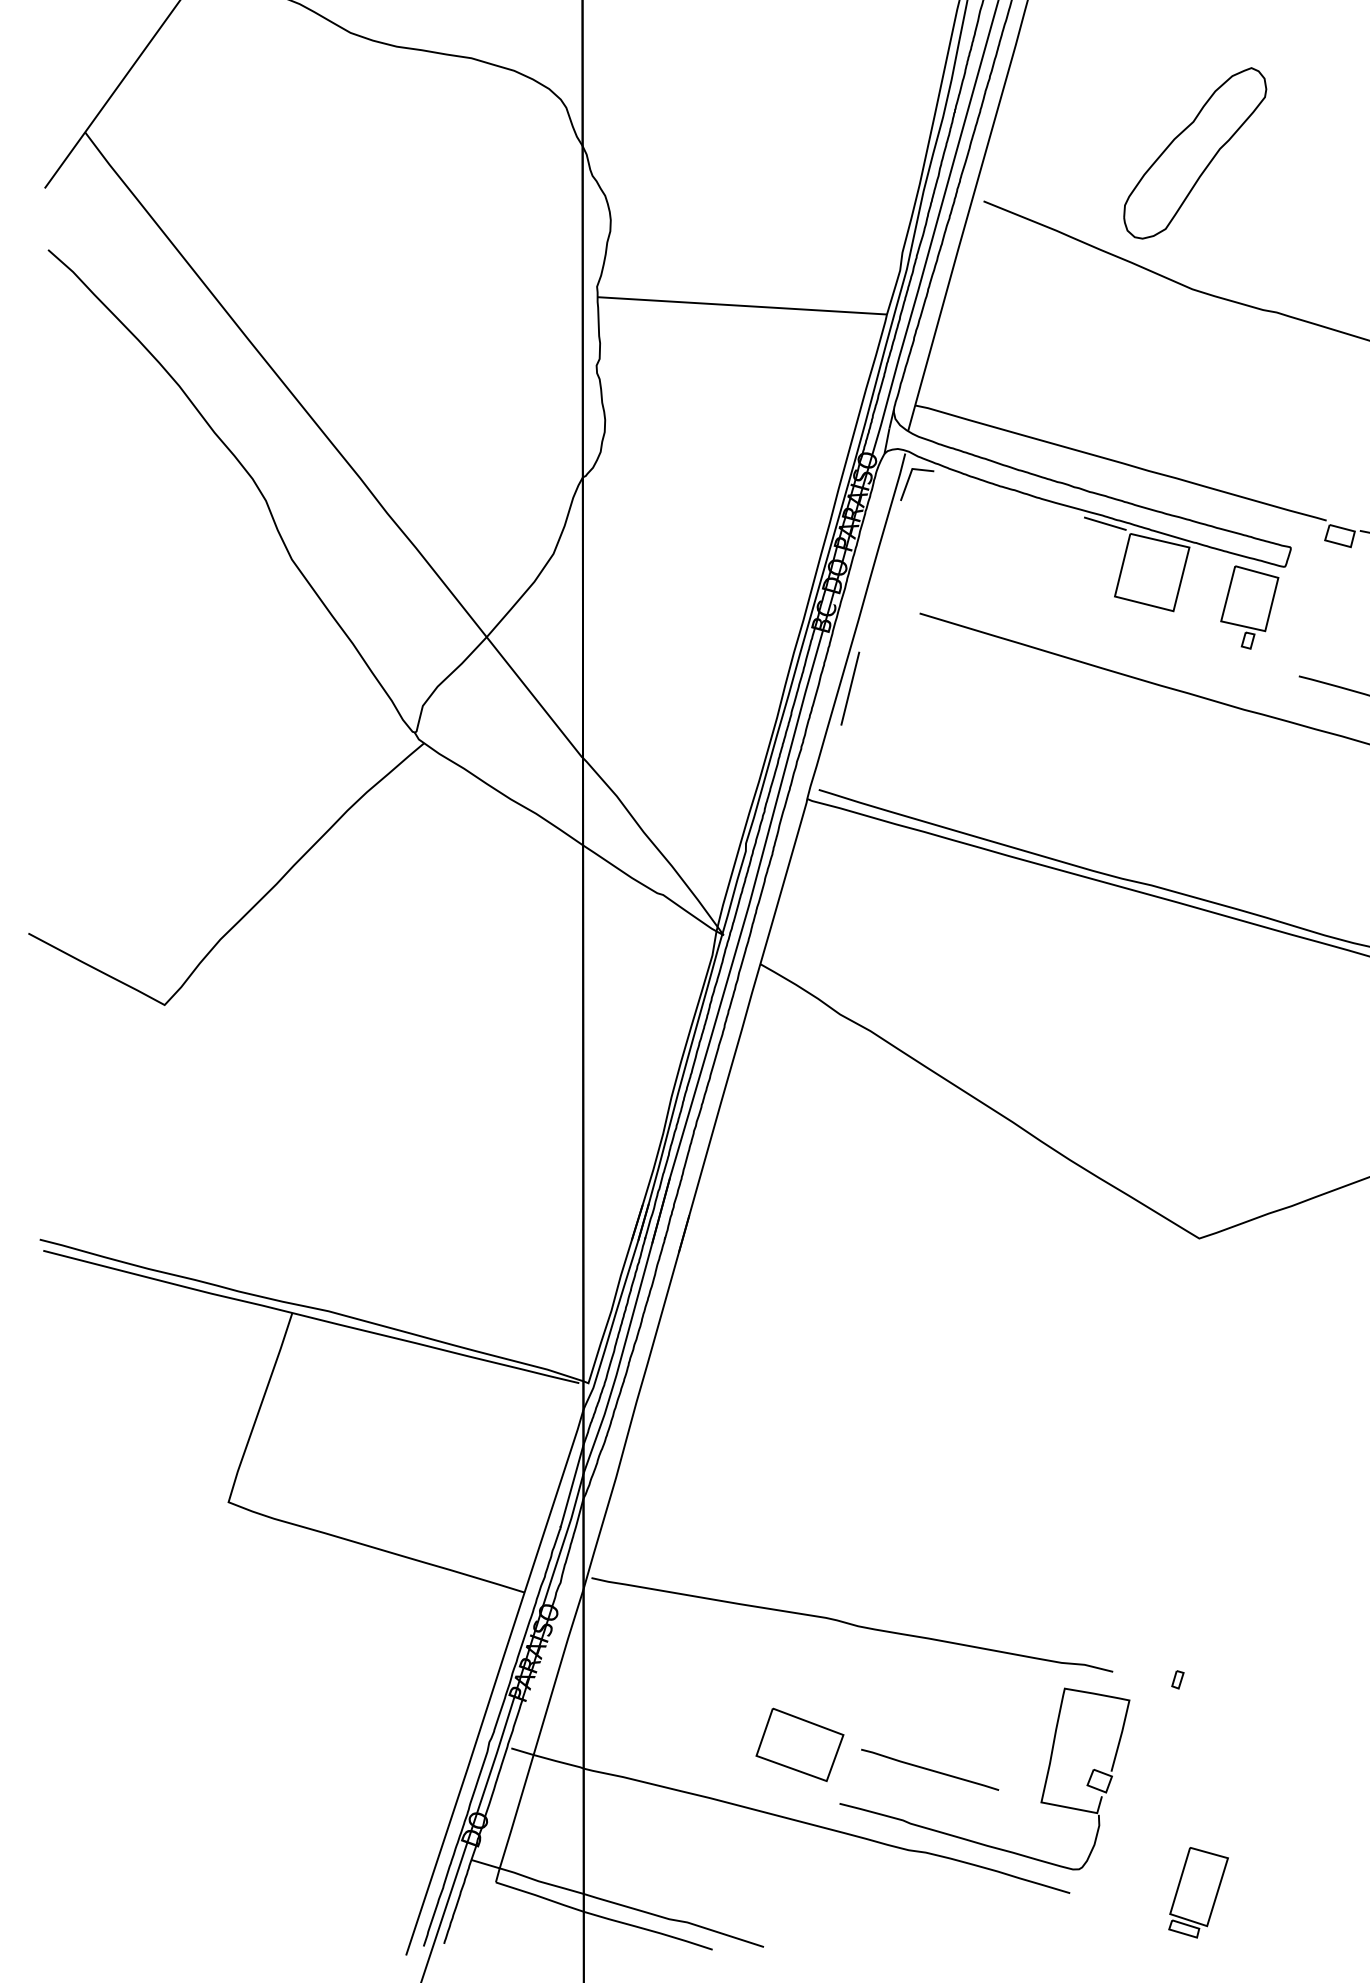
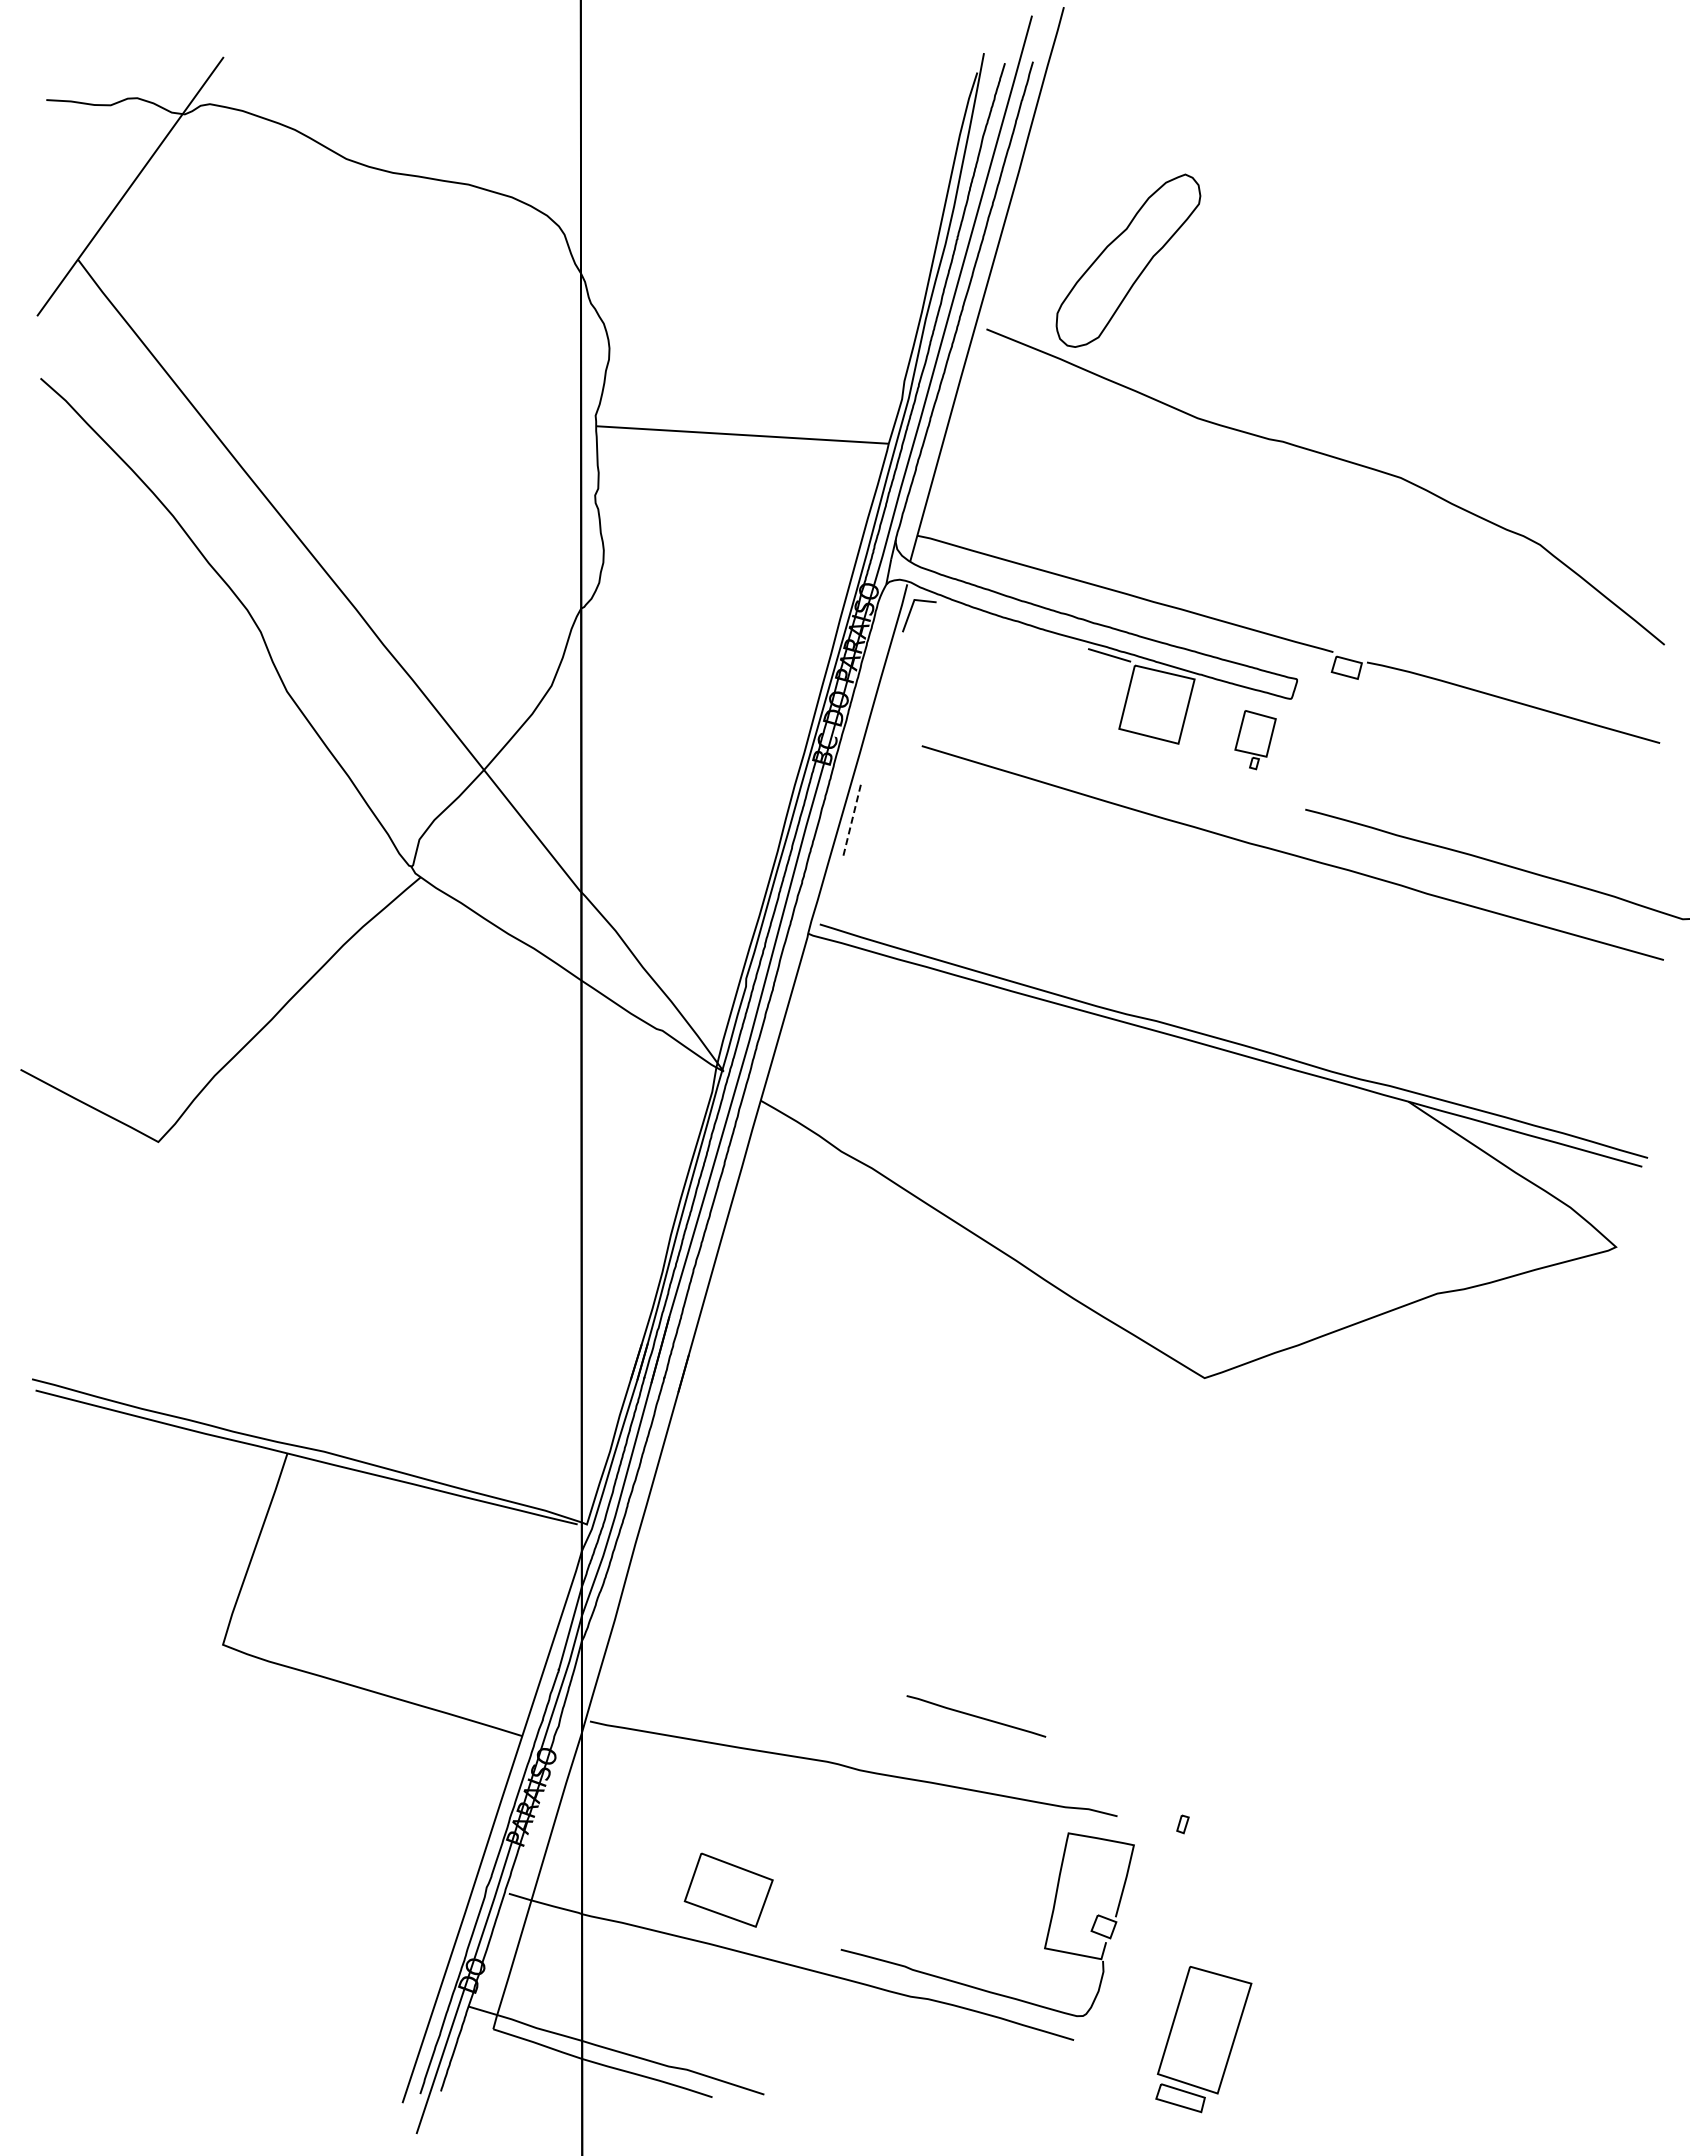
part: (1195, 153) -> (1128, 260), moved
part: (1249, 606) -> (1255, 739), size x0.7
line: (850, 689) -> (851, 822), solid -> dashed
part: (799, 1744) -> (728, 1889), moved
line: (930, 1769) -> (976, 1716), moved
part: (1198, 1892) -> (1203, 2039), size x1.6

